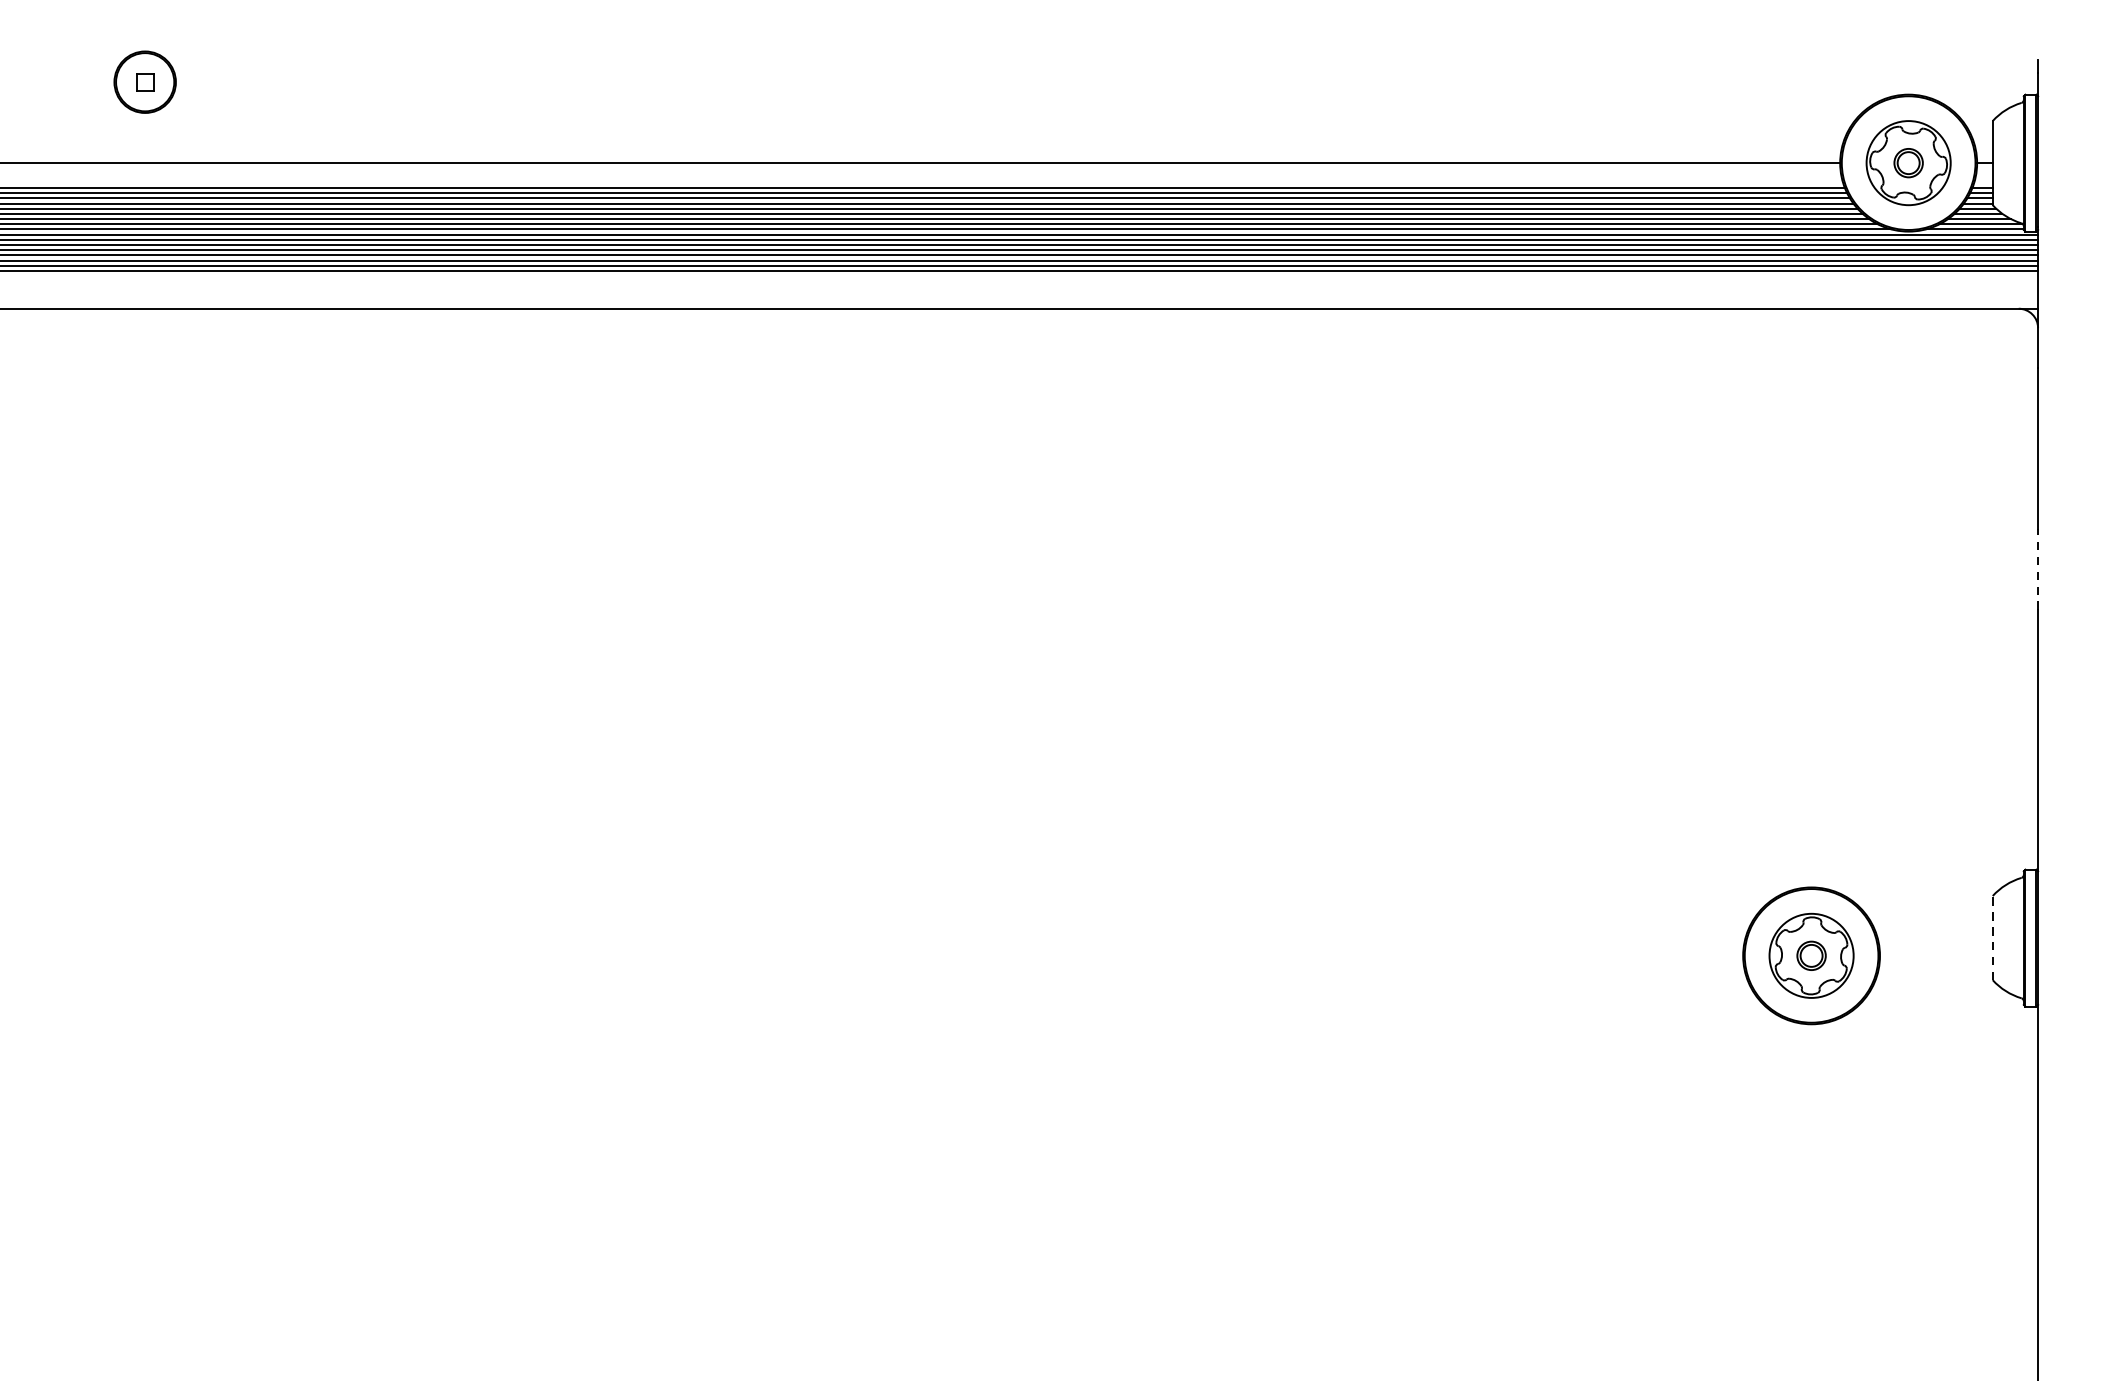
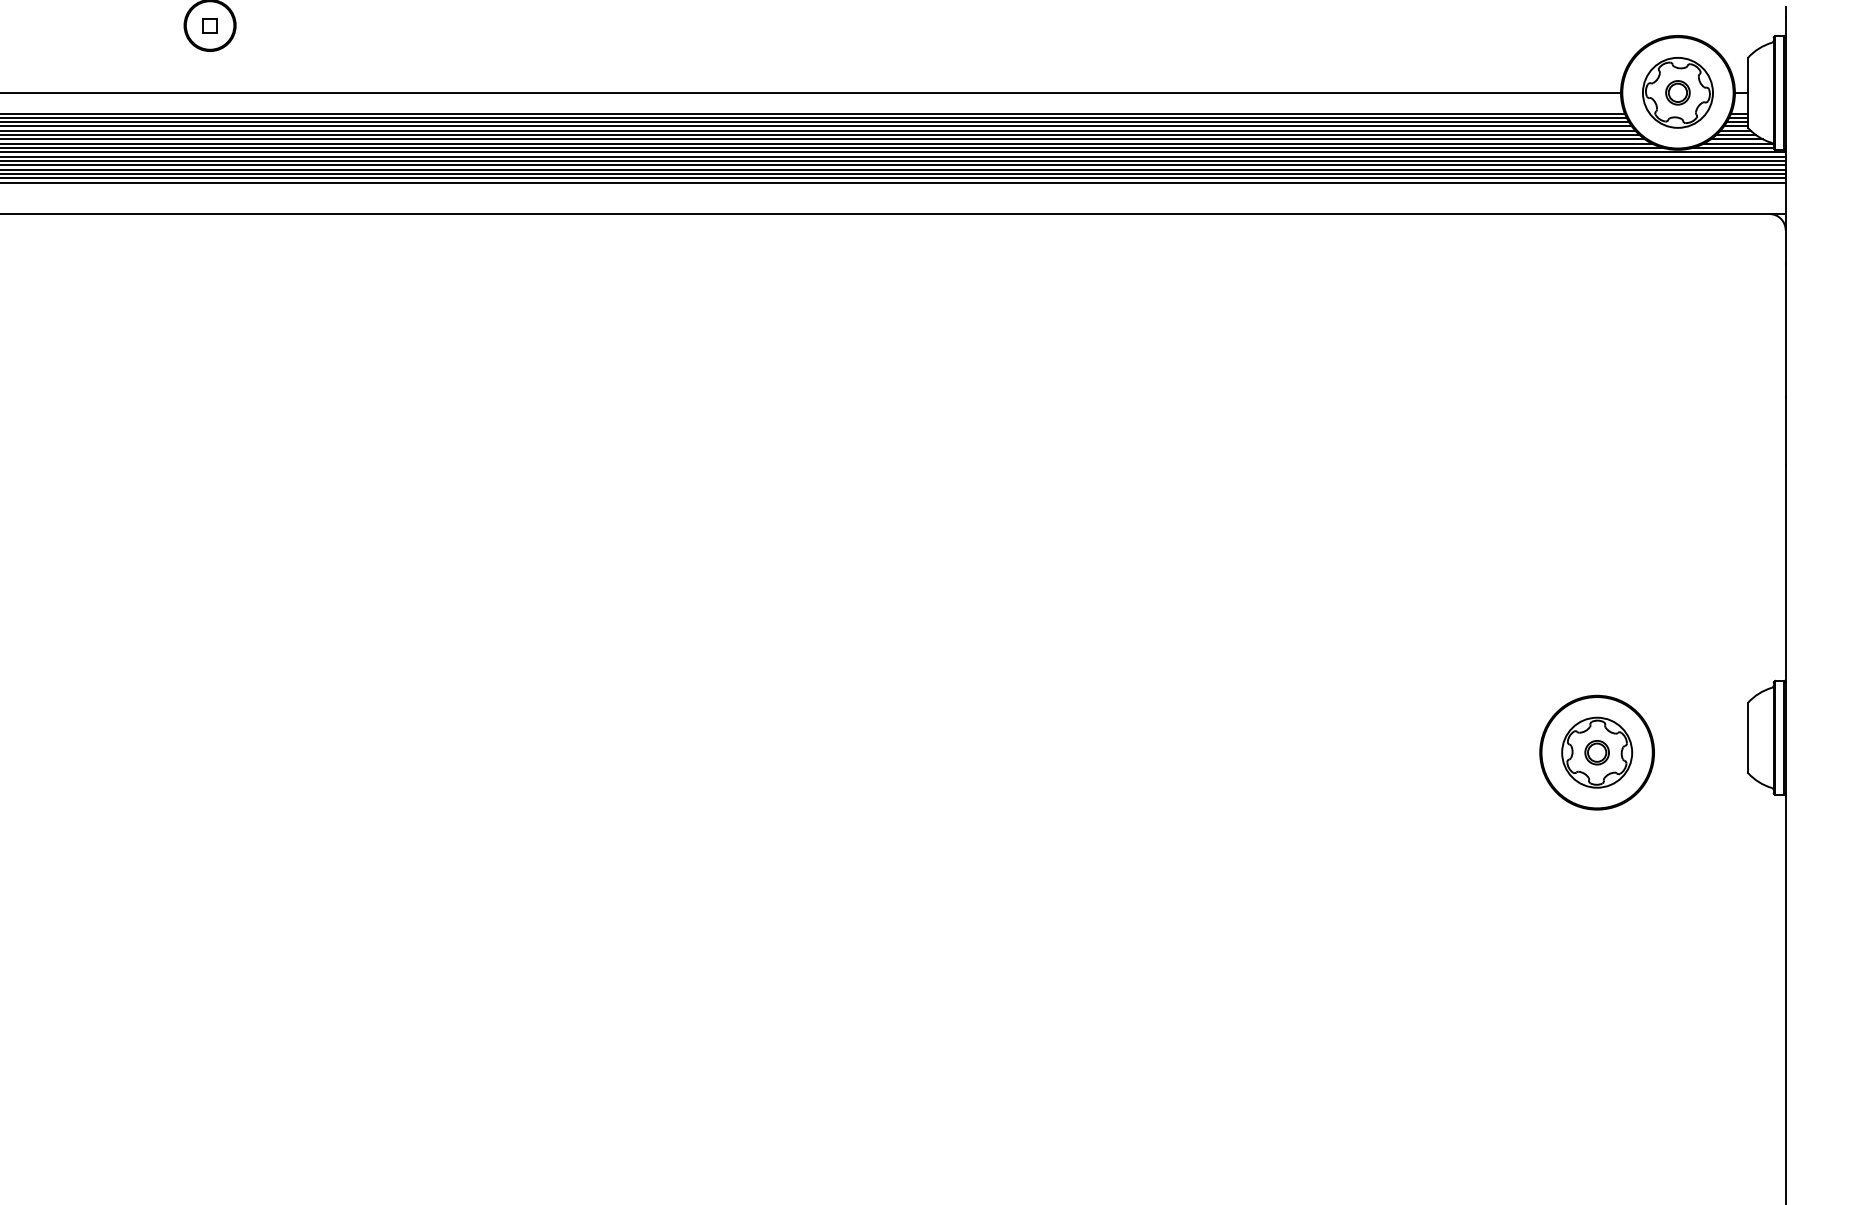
line: (2037, 568) -> (1785, 430), dashed -> solid
line: (1992, 937) -> (1747, 737), dashed -> solid

